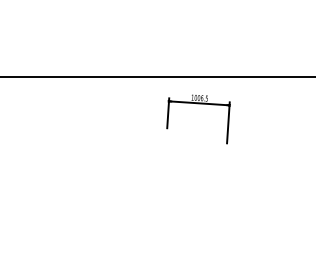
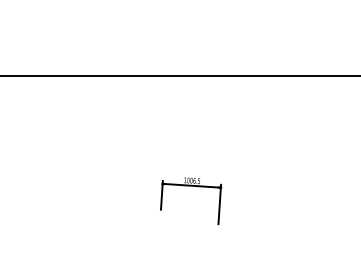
part: (198, 104) -> (191, 186), moved

